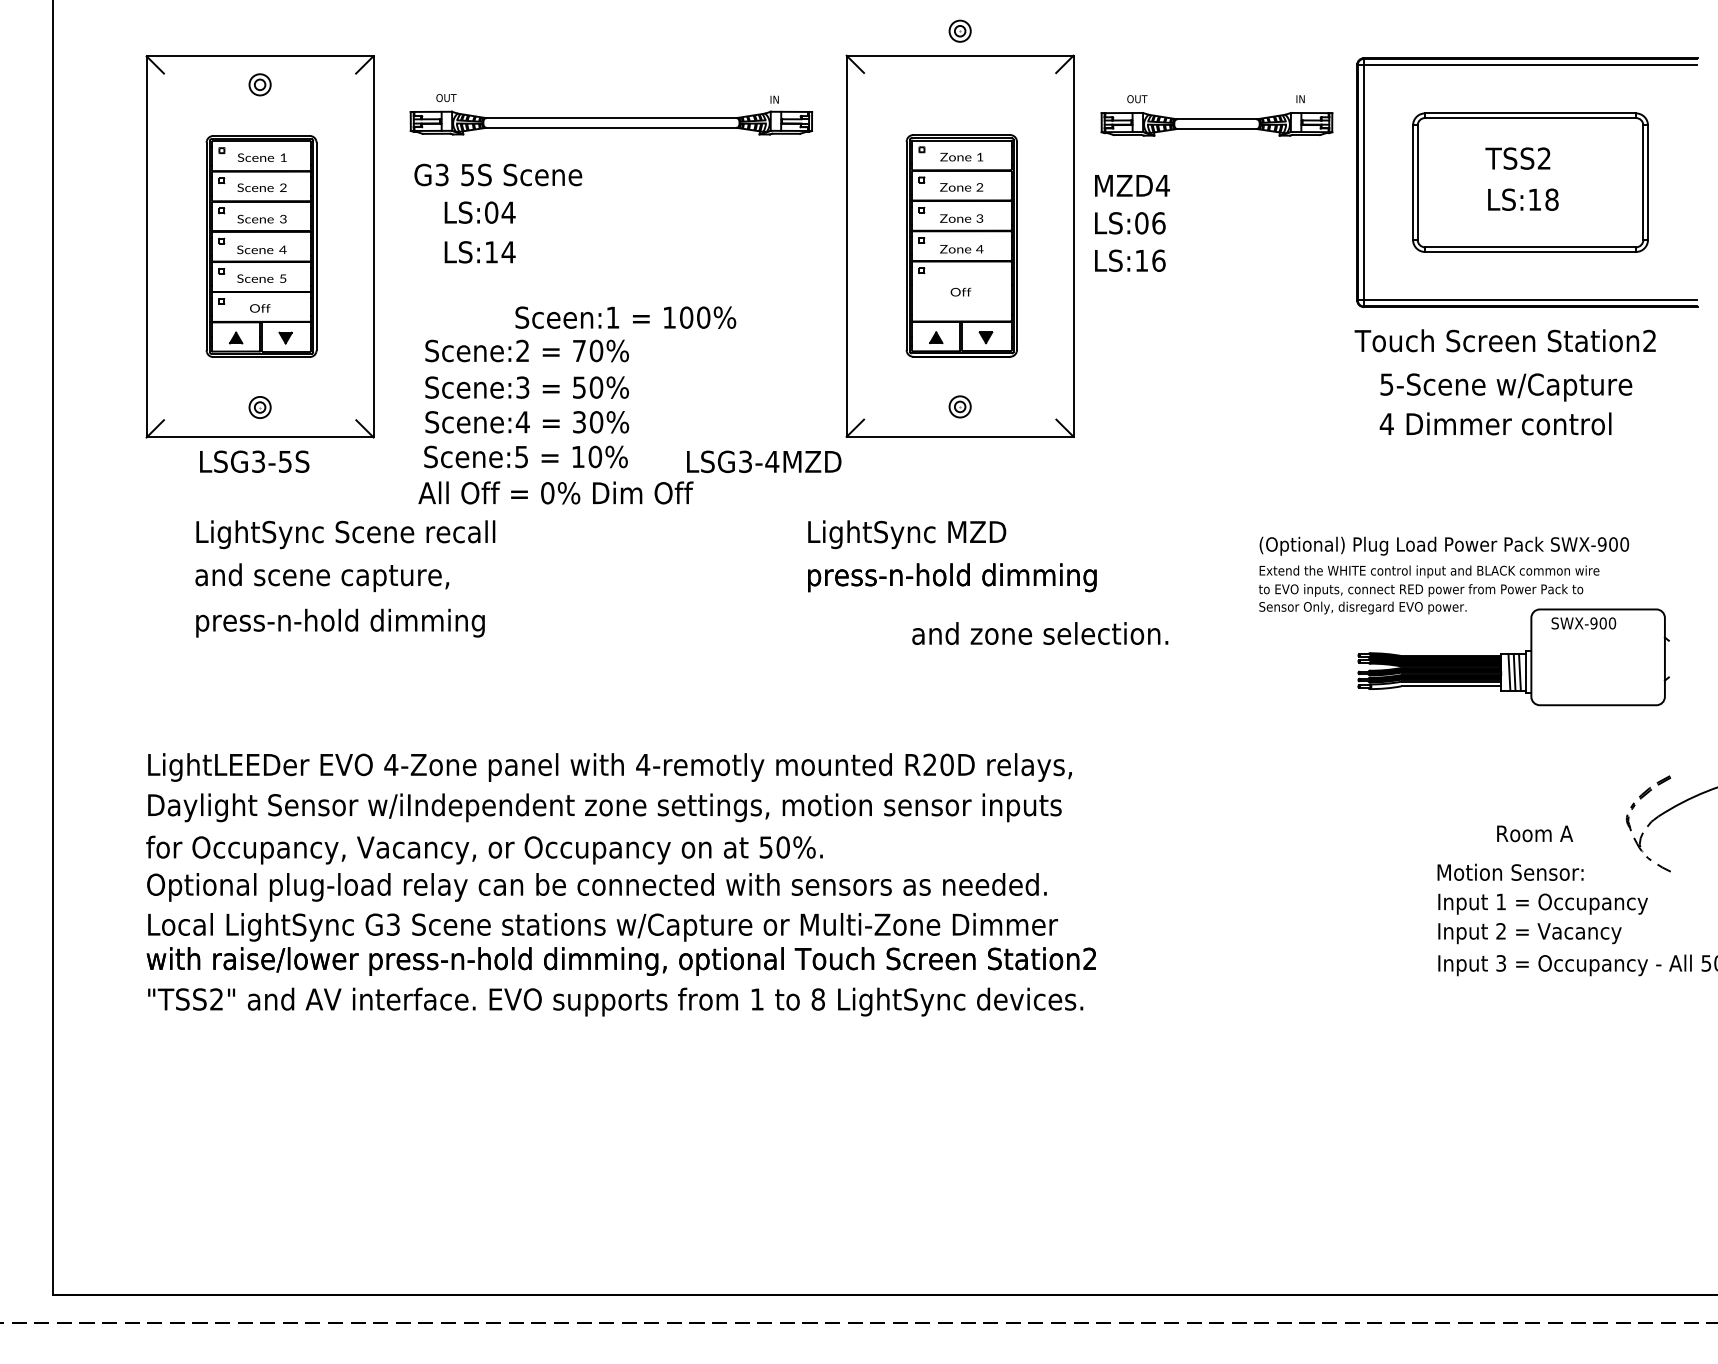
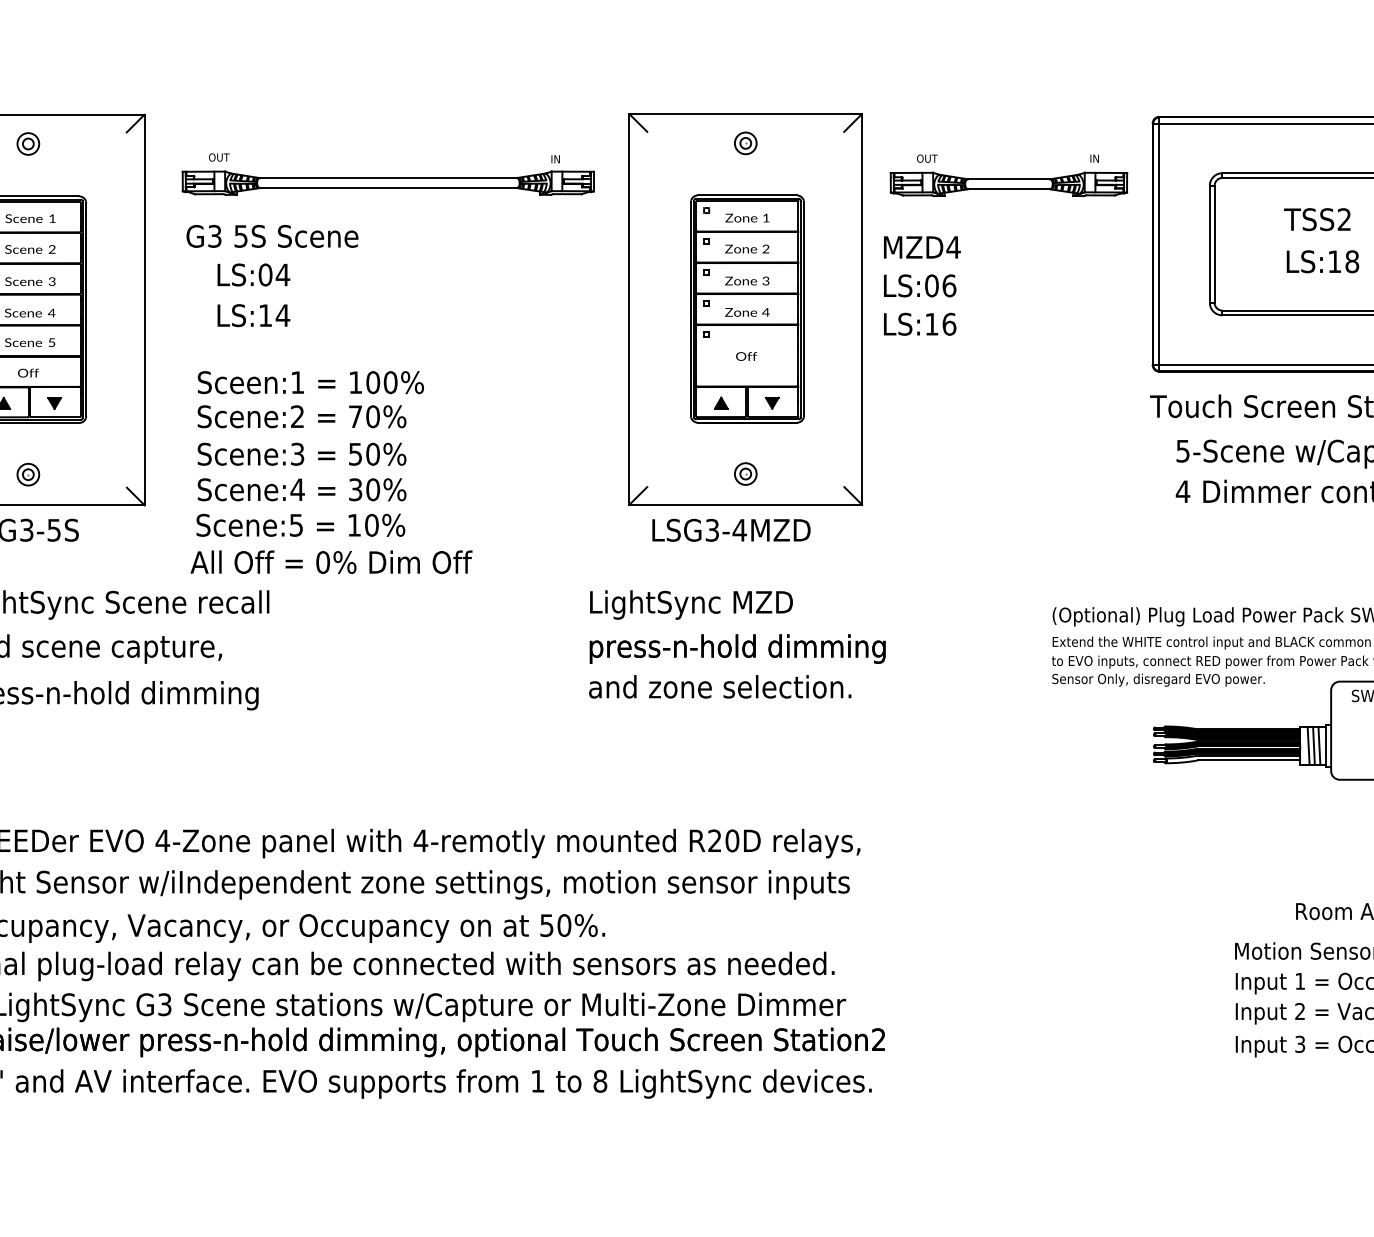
part: (959, 30) -> (745, 142), moved
text: (625, 317) -> (310, 382), moved
text: (764, 461) -> (731, 529), moved
text: (1040, 633) -> (720, 686), moved

